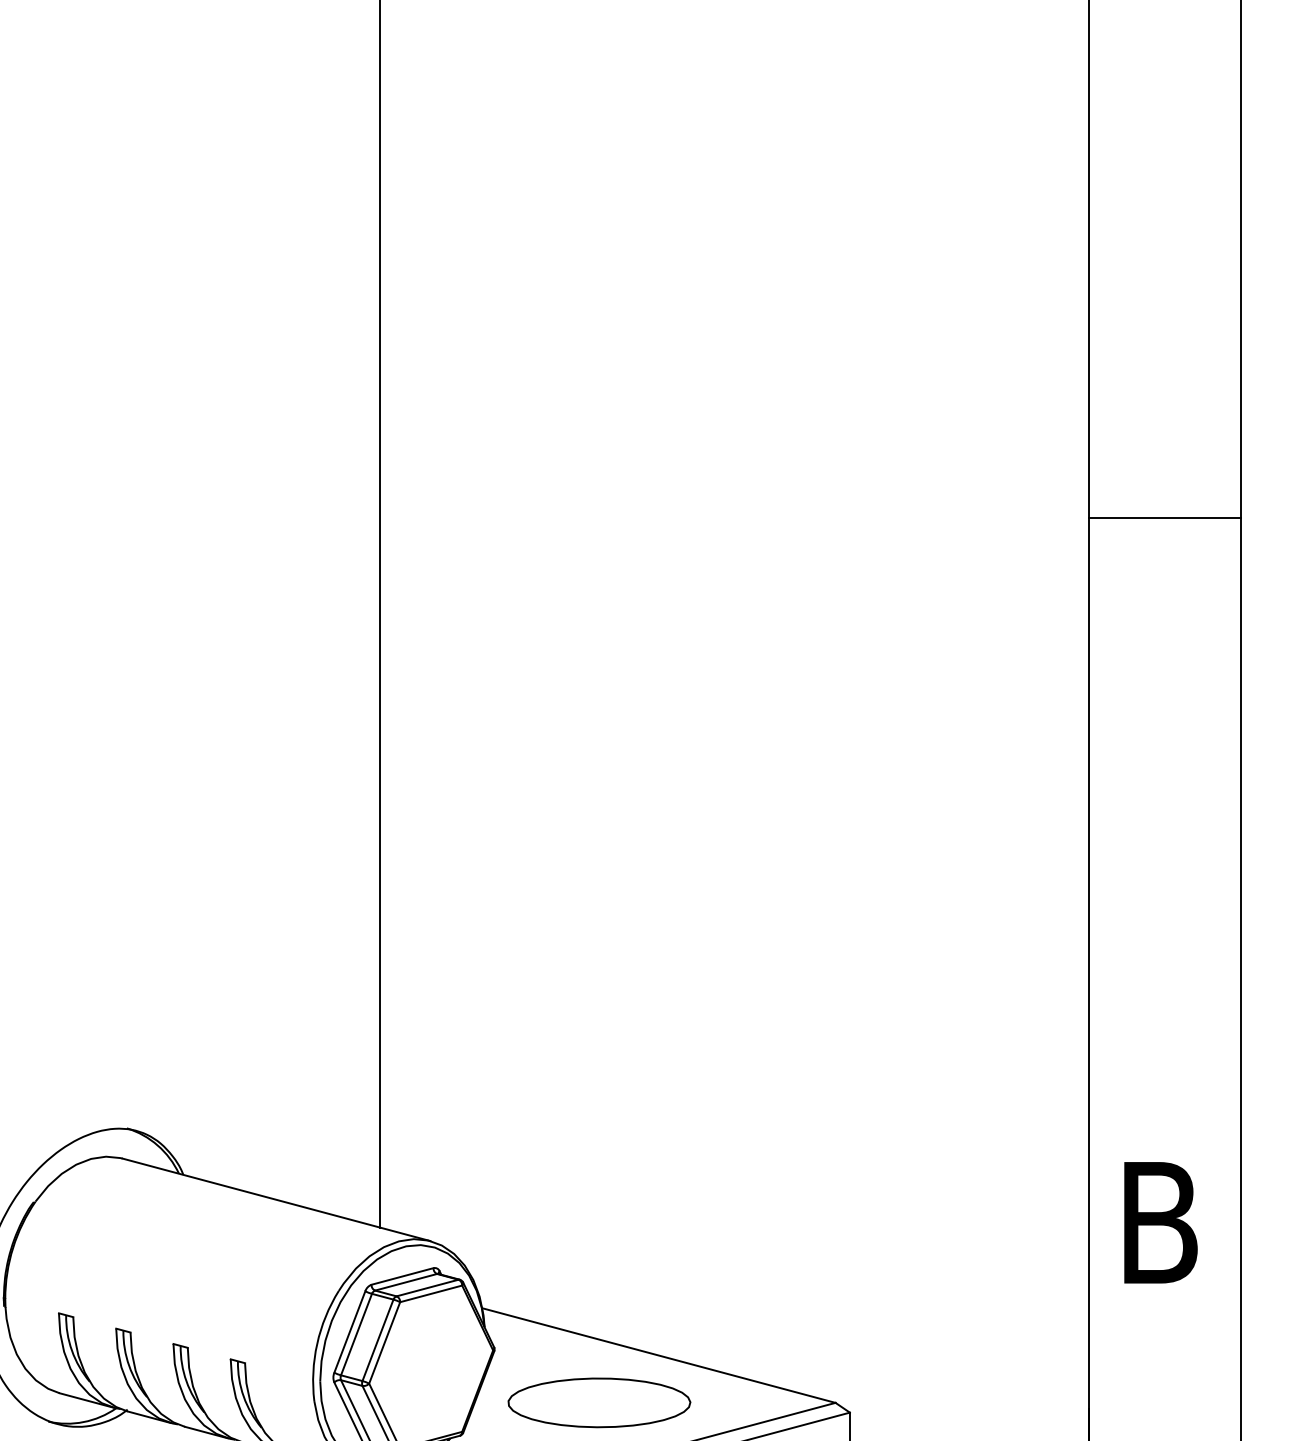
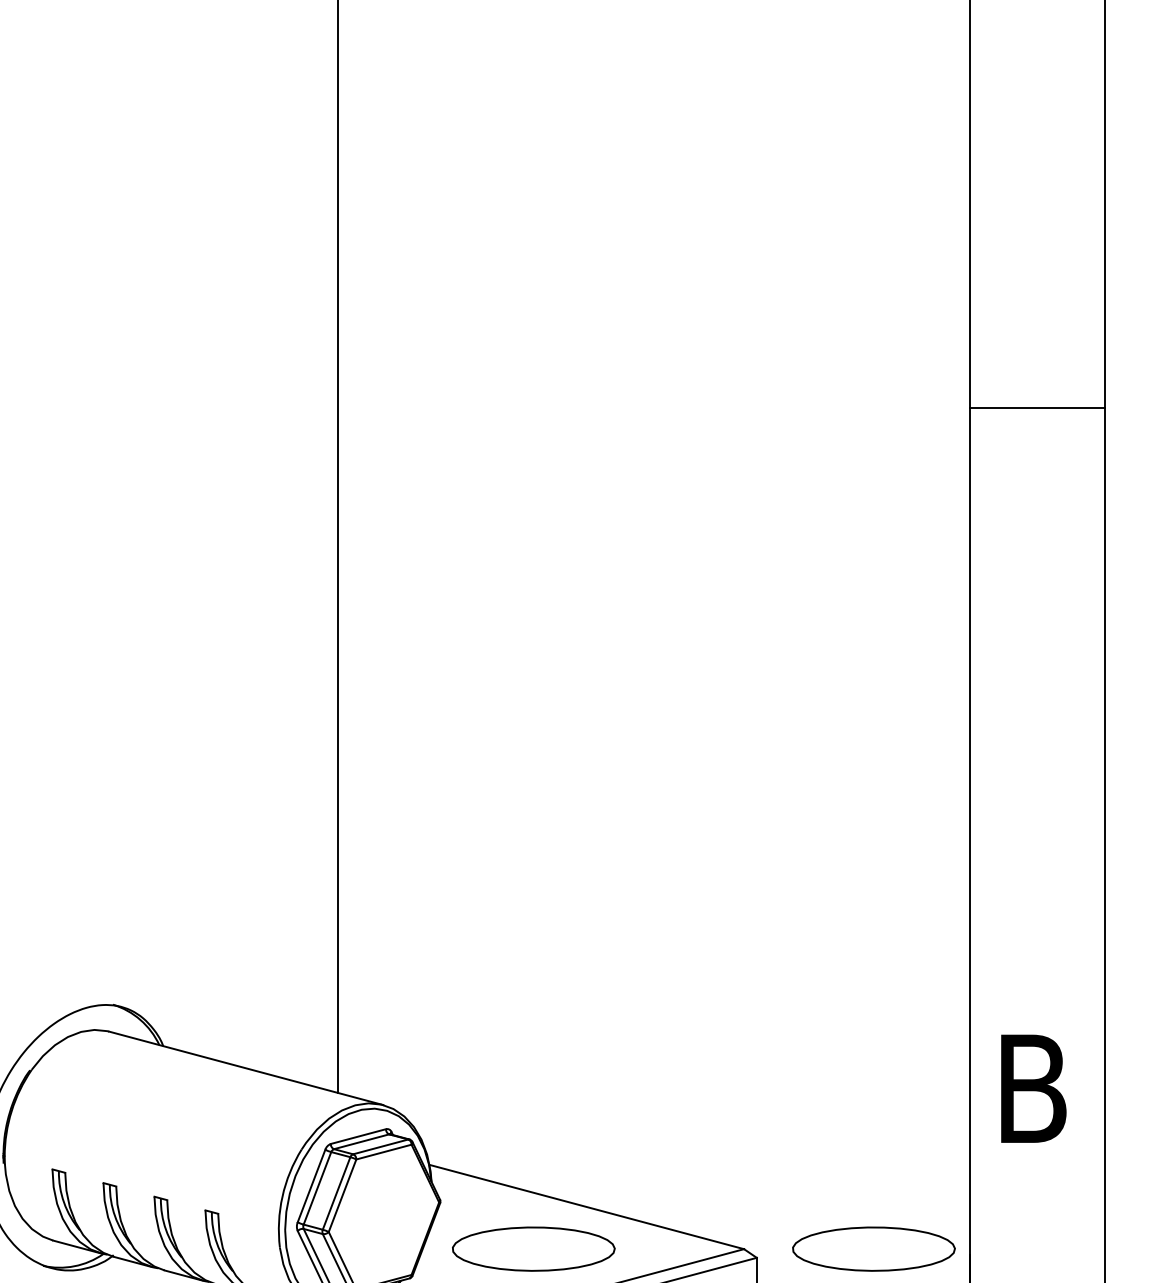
line: (1164, 518) -> (1036, 408), moved
part: (981, 1402) -> (874, 1248), added

